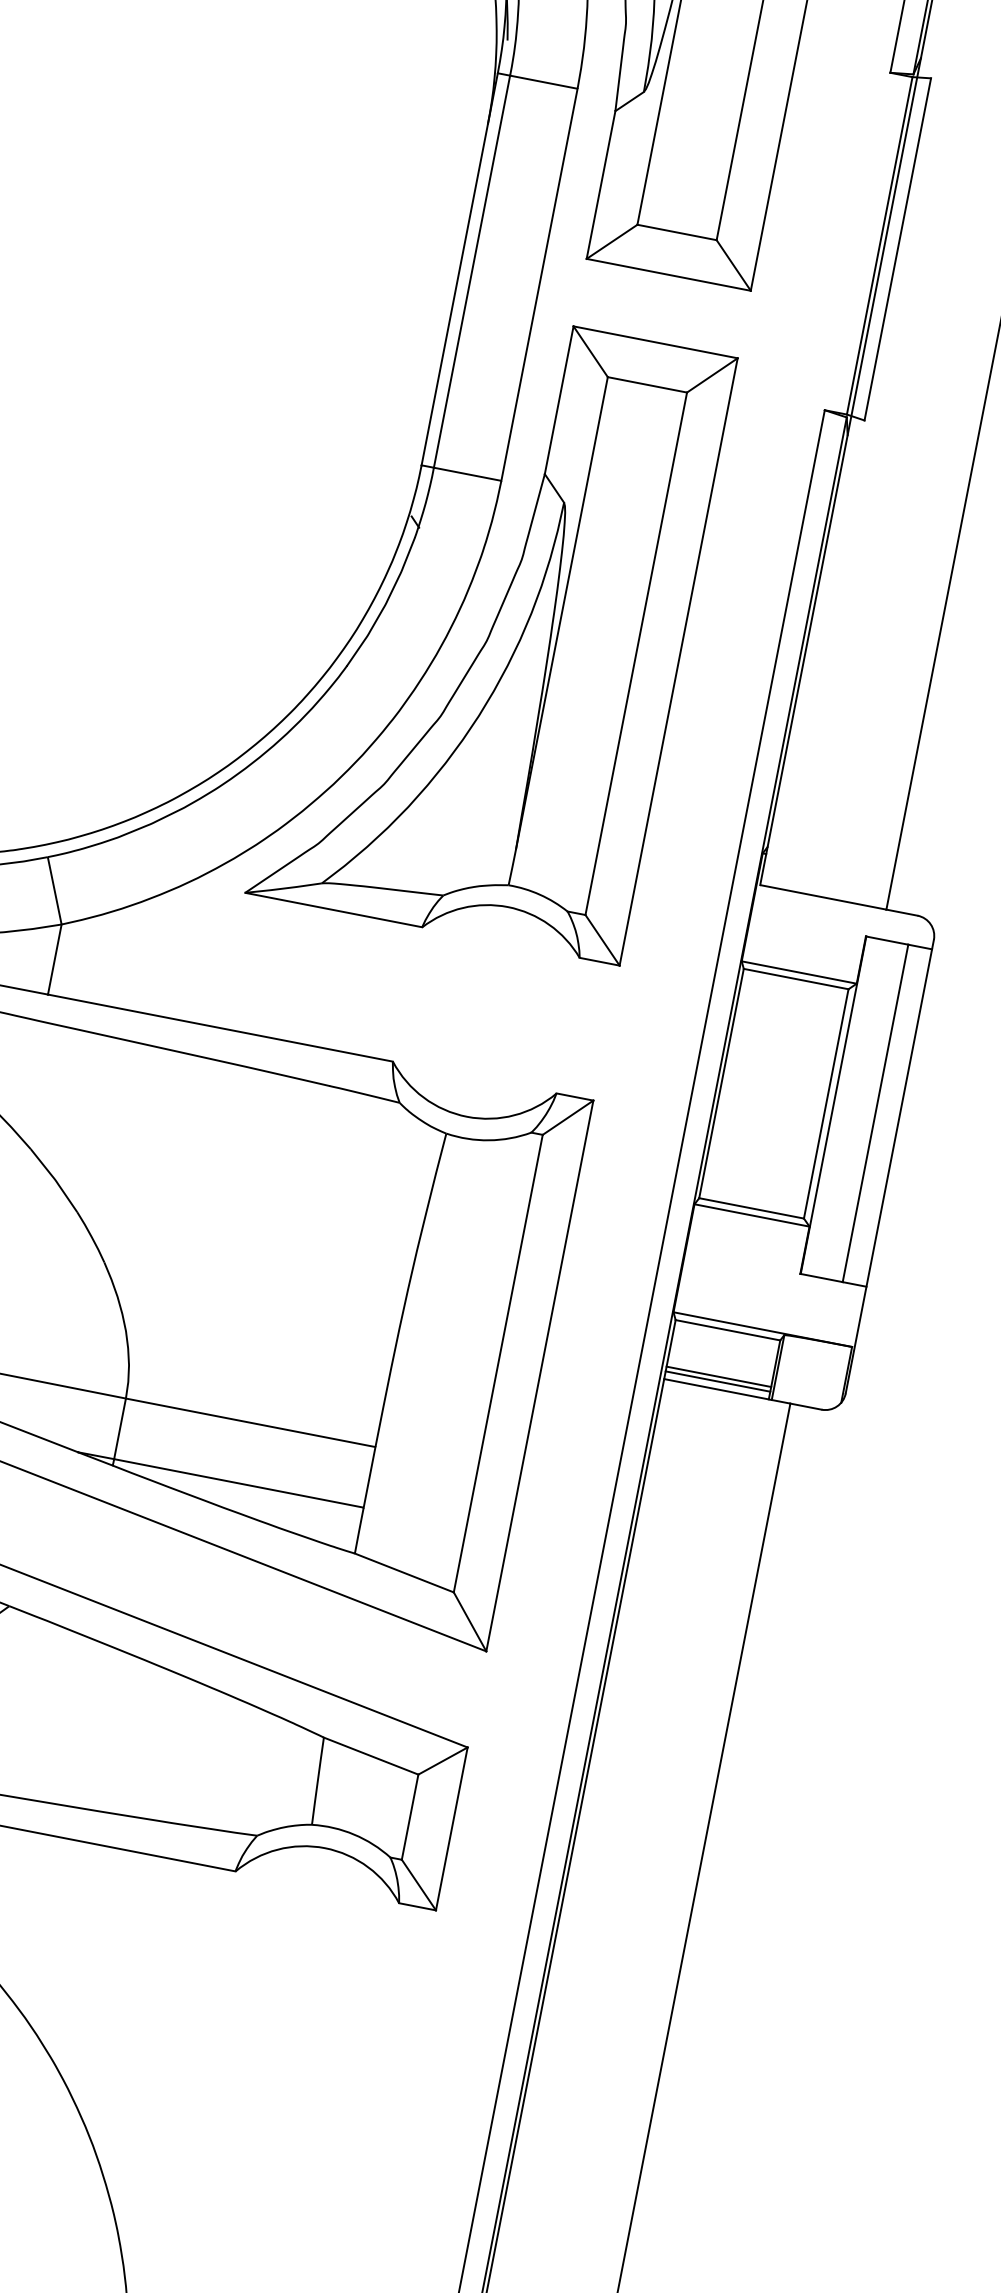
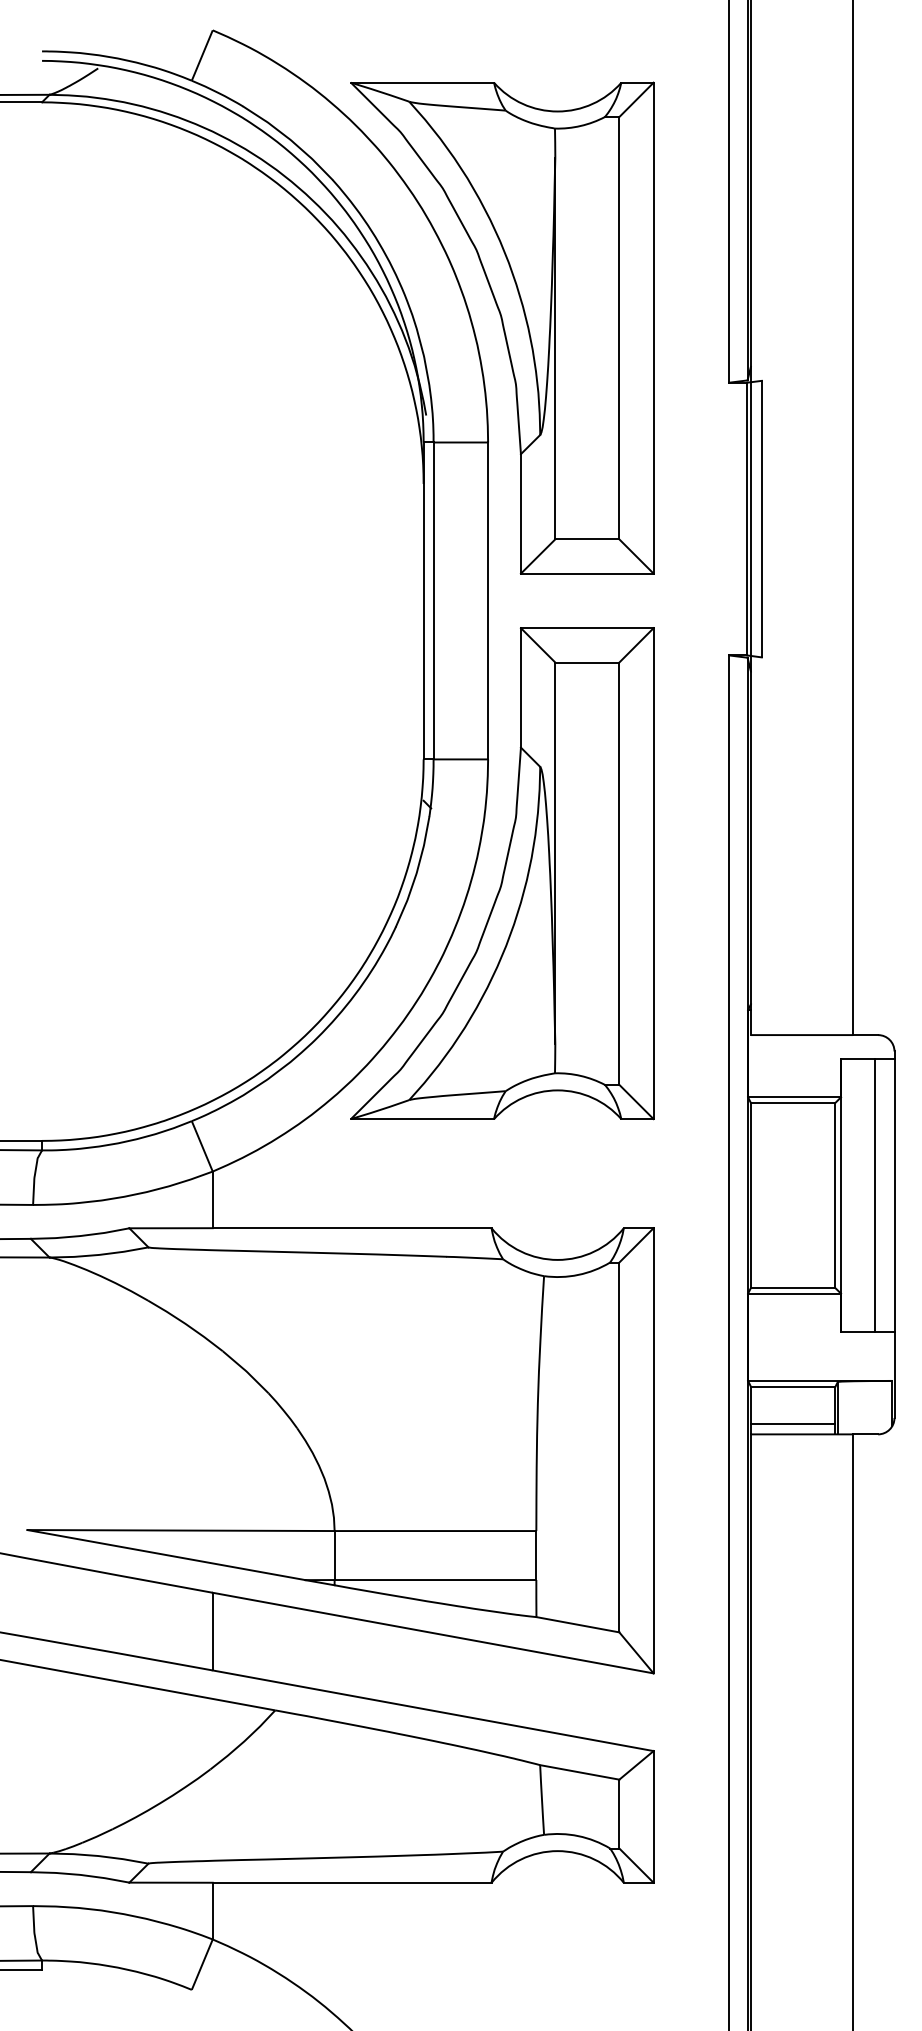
line: (717, 1381) -> (792, 1428), removed

